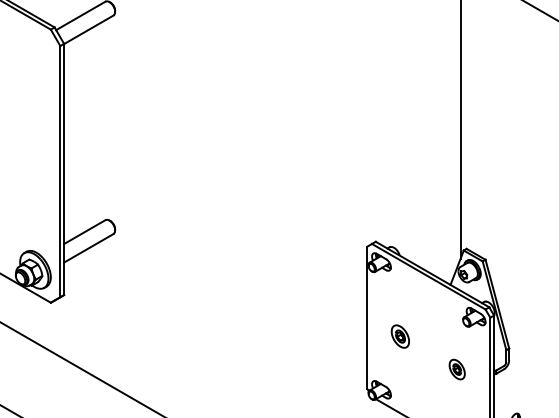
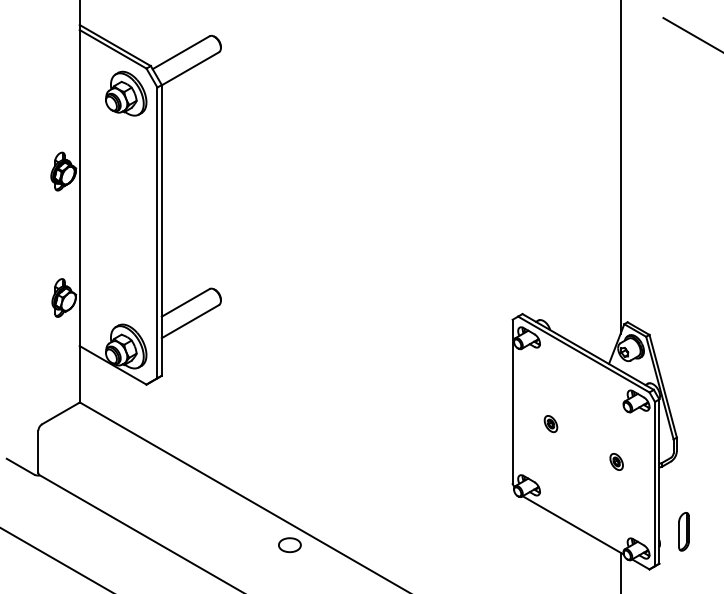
part: (33, 51) -> (126, 93), added
part: (399, 337) -> (550, 424), size x0.62
part: (457, 369) -> (616, 461), size x0.71

